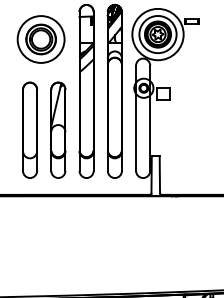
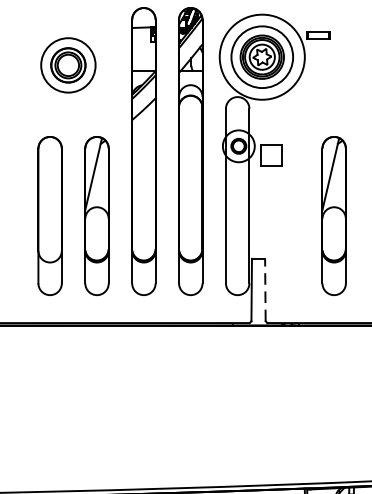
part: (40, 39) -> (67, 65), size x0.7
part: (201, 129) -> (334, 214), added
line: (159, 174) -> (264, 289), solid -> dashed

